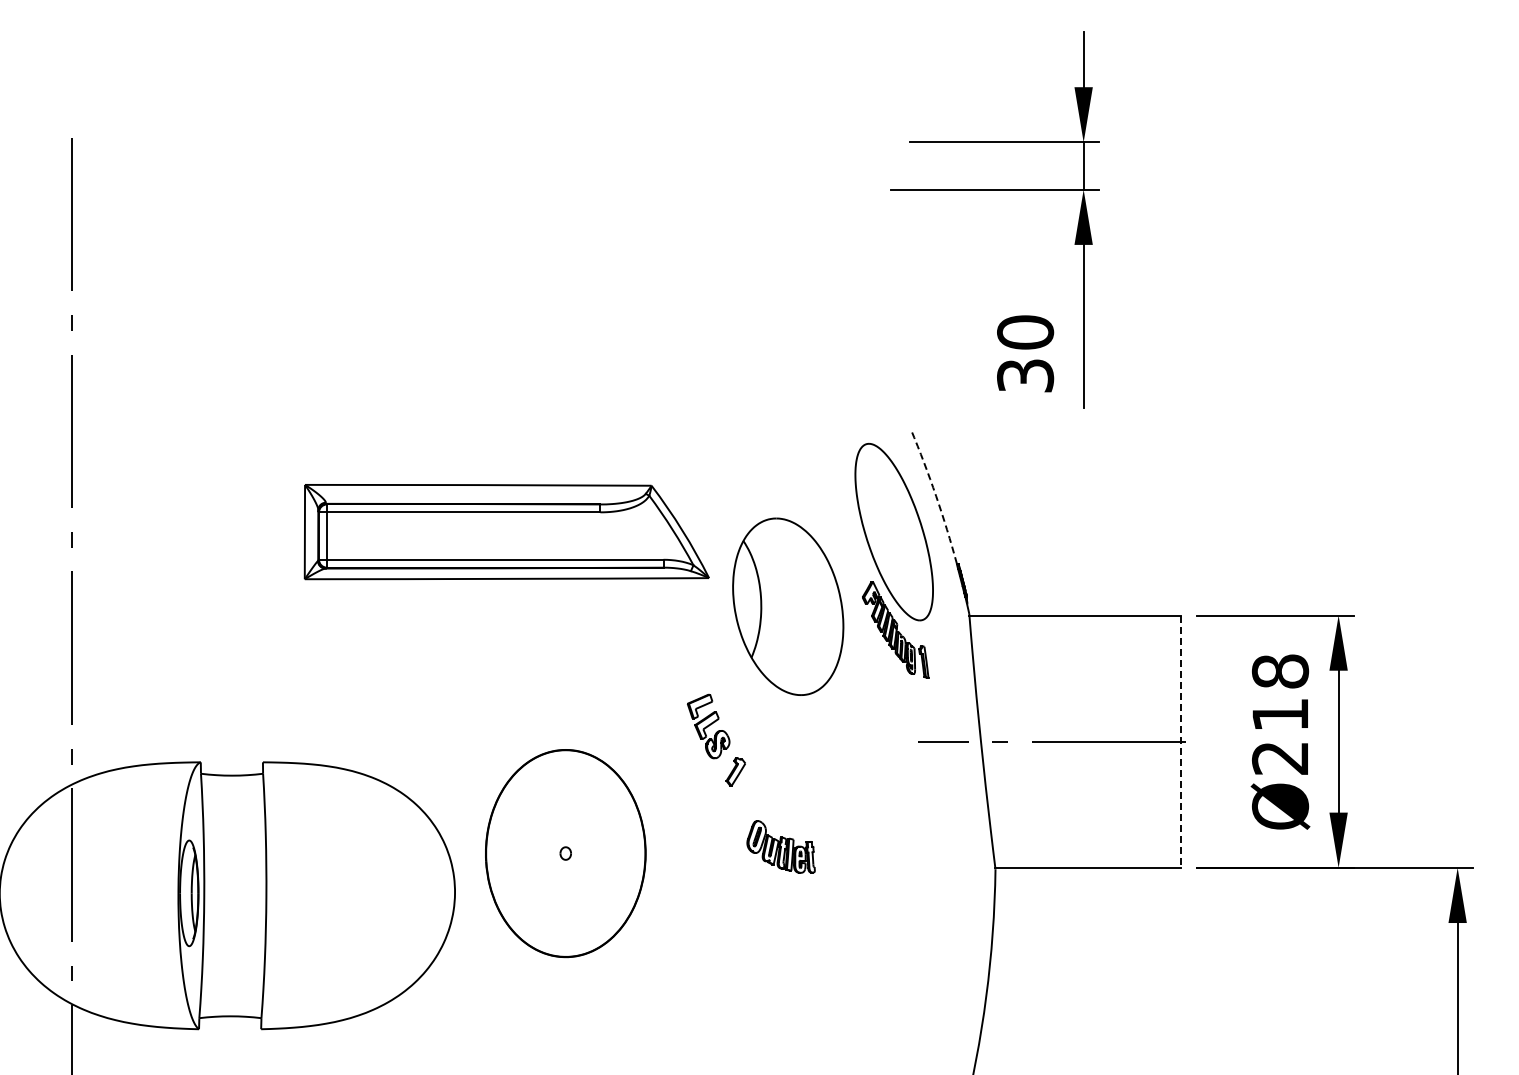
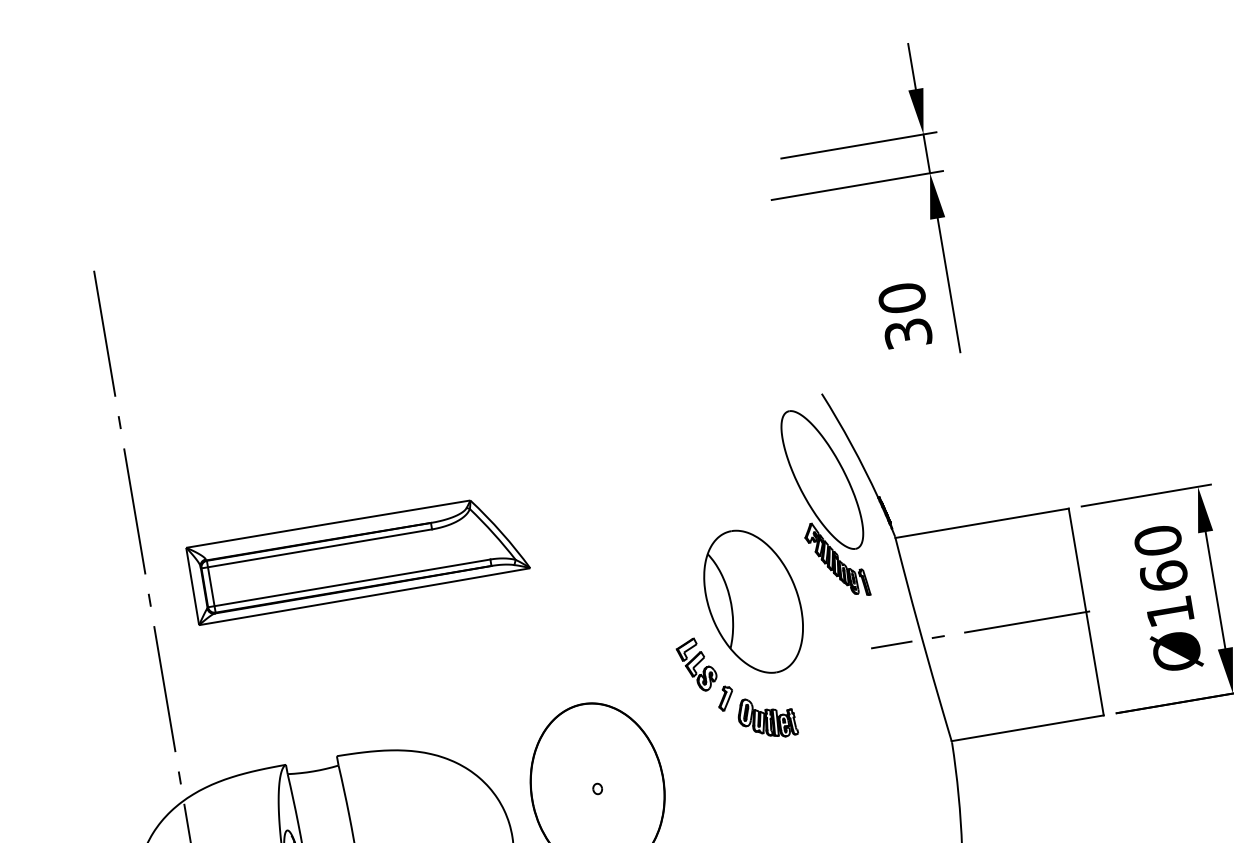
arc: (936, 496) -> (851, 445), dashed -> solid
part: (506, 532) -> (357, 558), moved
part: (788, 606) -> (753, 601), moved
text: (1280, 714) -> (1164, 575), Ø218 -> Ø160
line: (1180, 742) -> (1086, 612), dashed -> solid
part: (780, 846) -> (766, 717), moved

